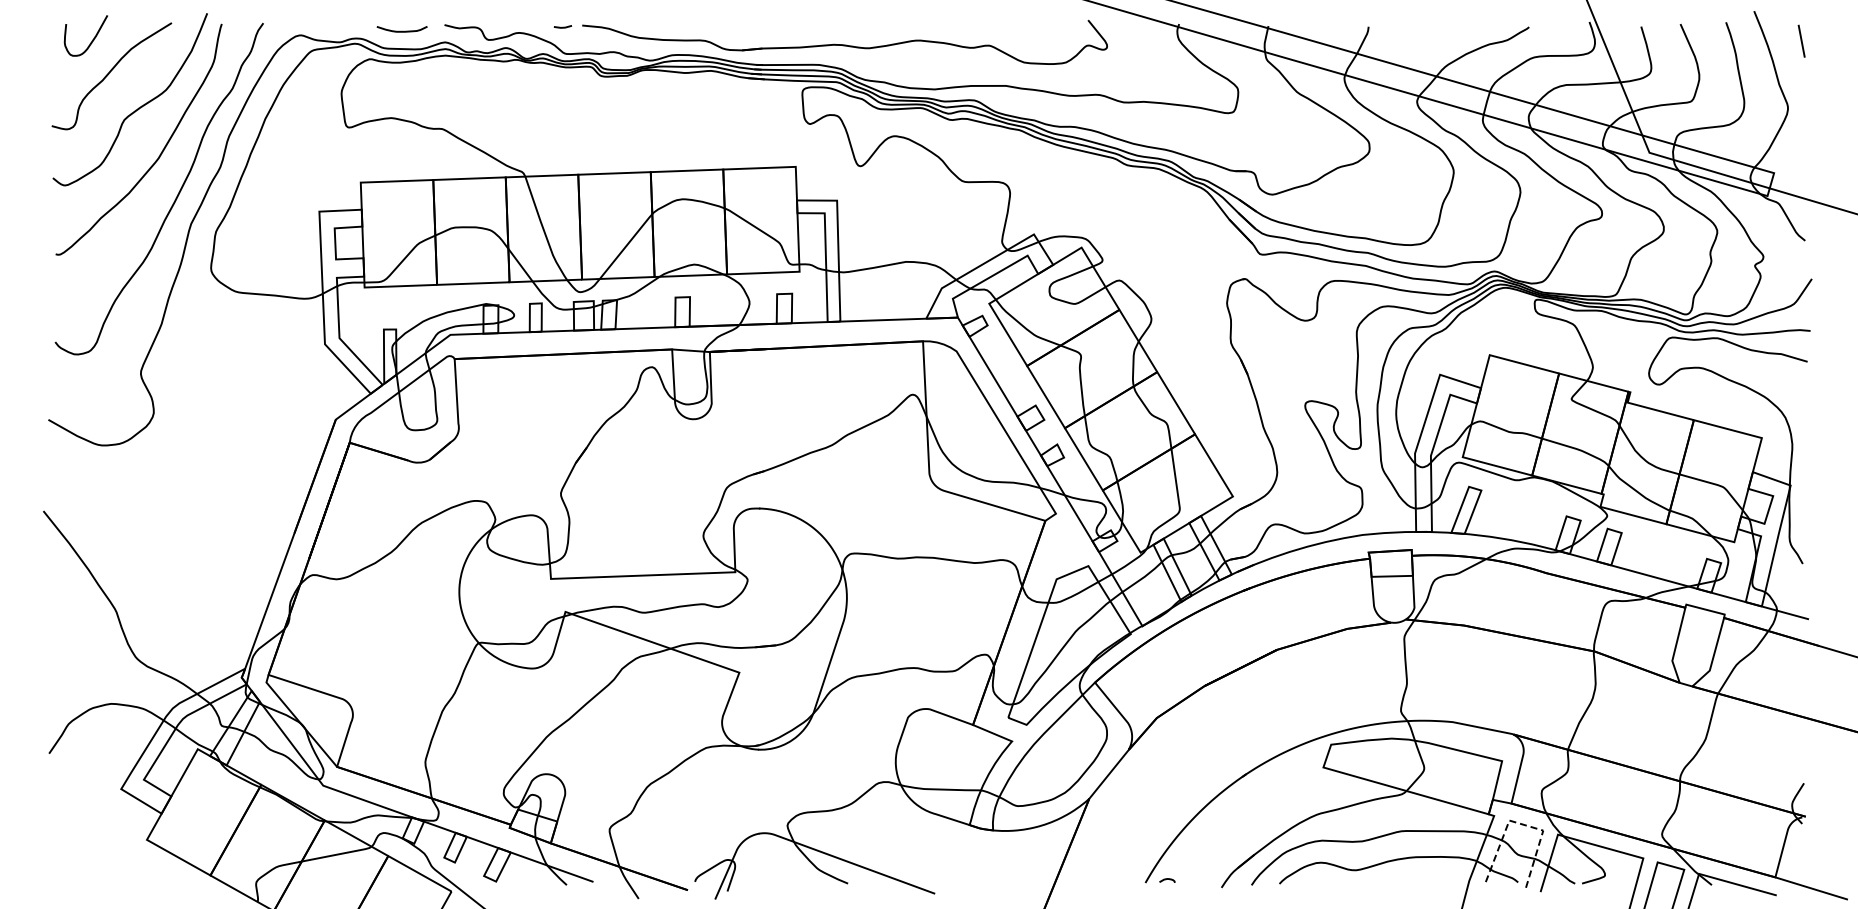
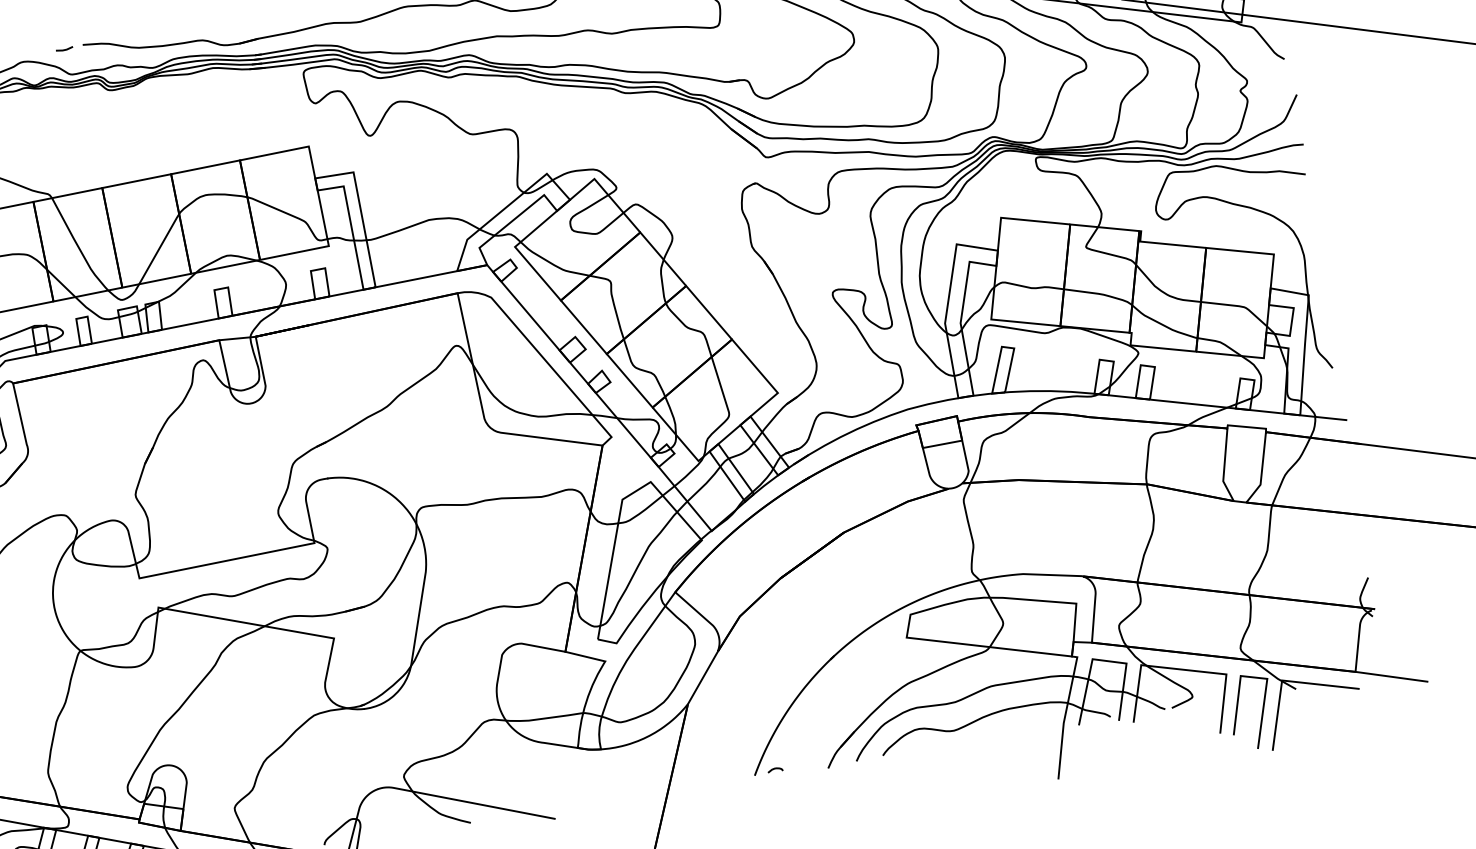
line: (1521, 824) -> (1104, 661), dashed -> solid

